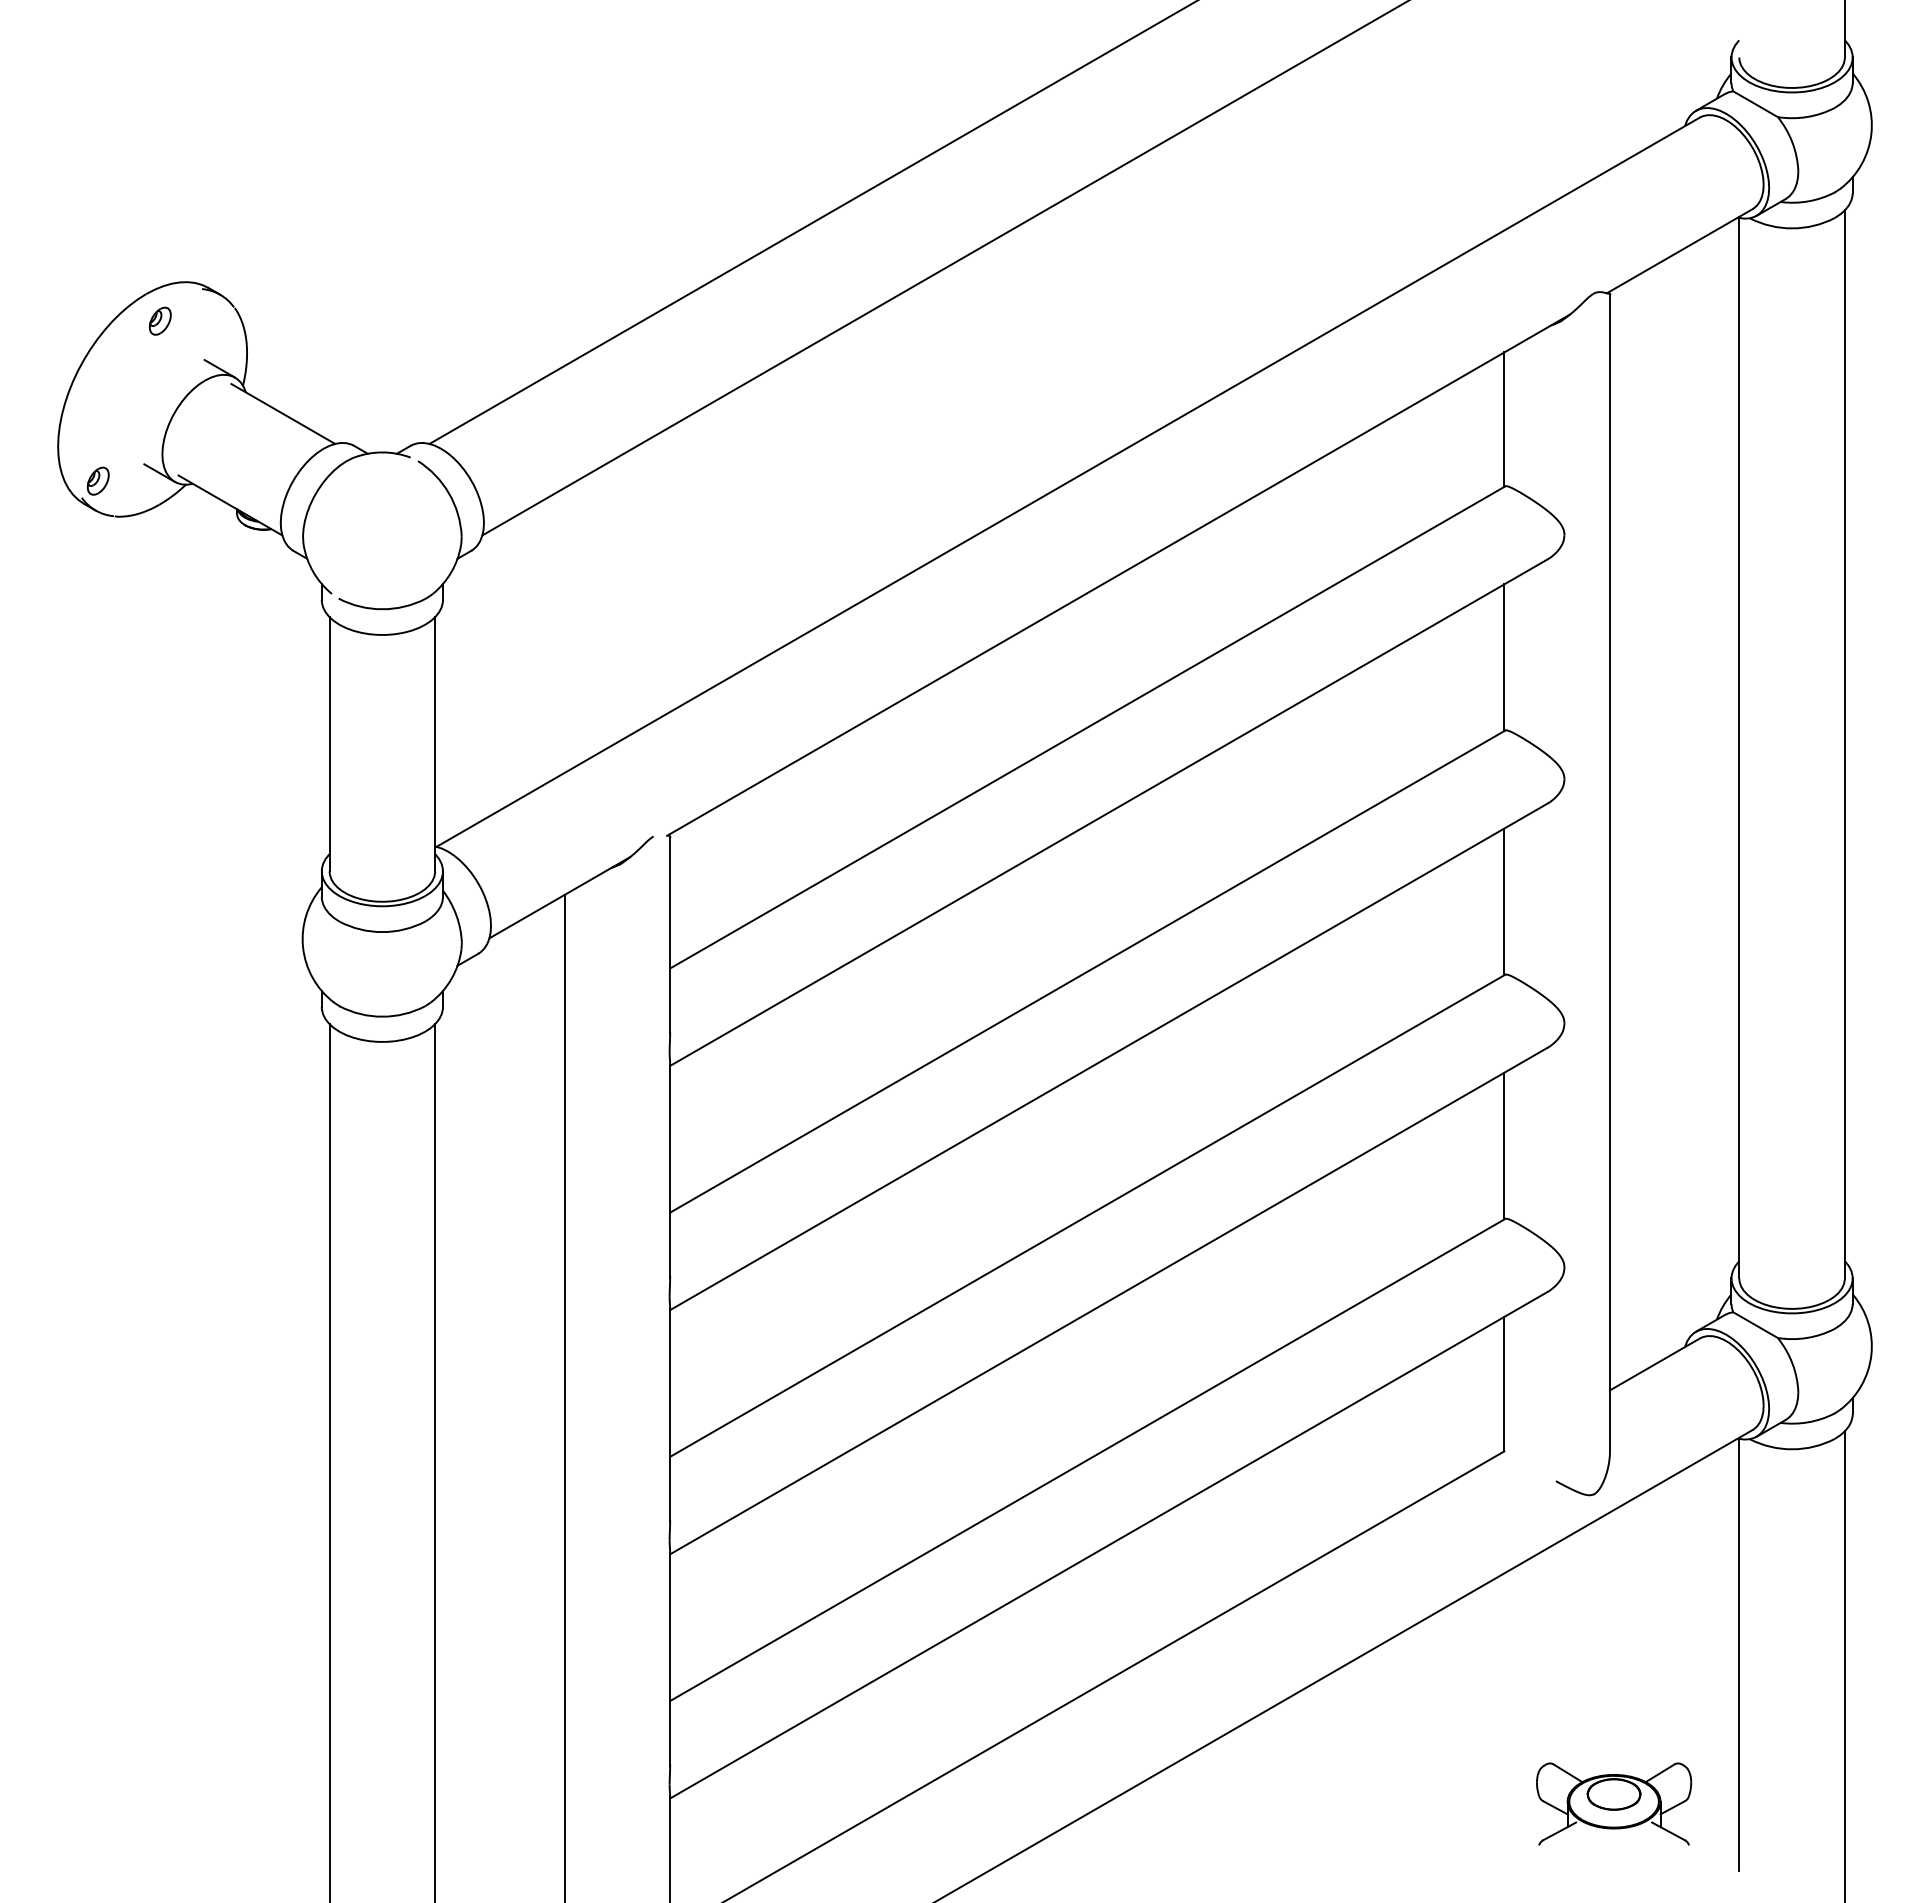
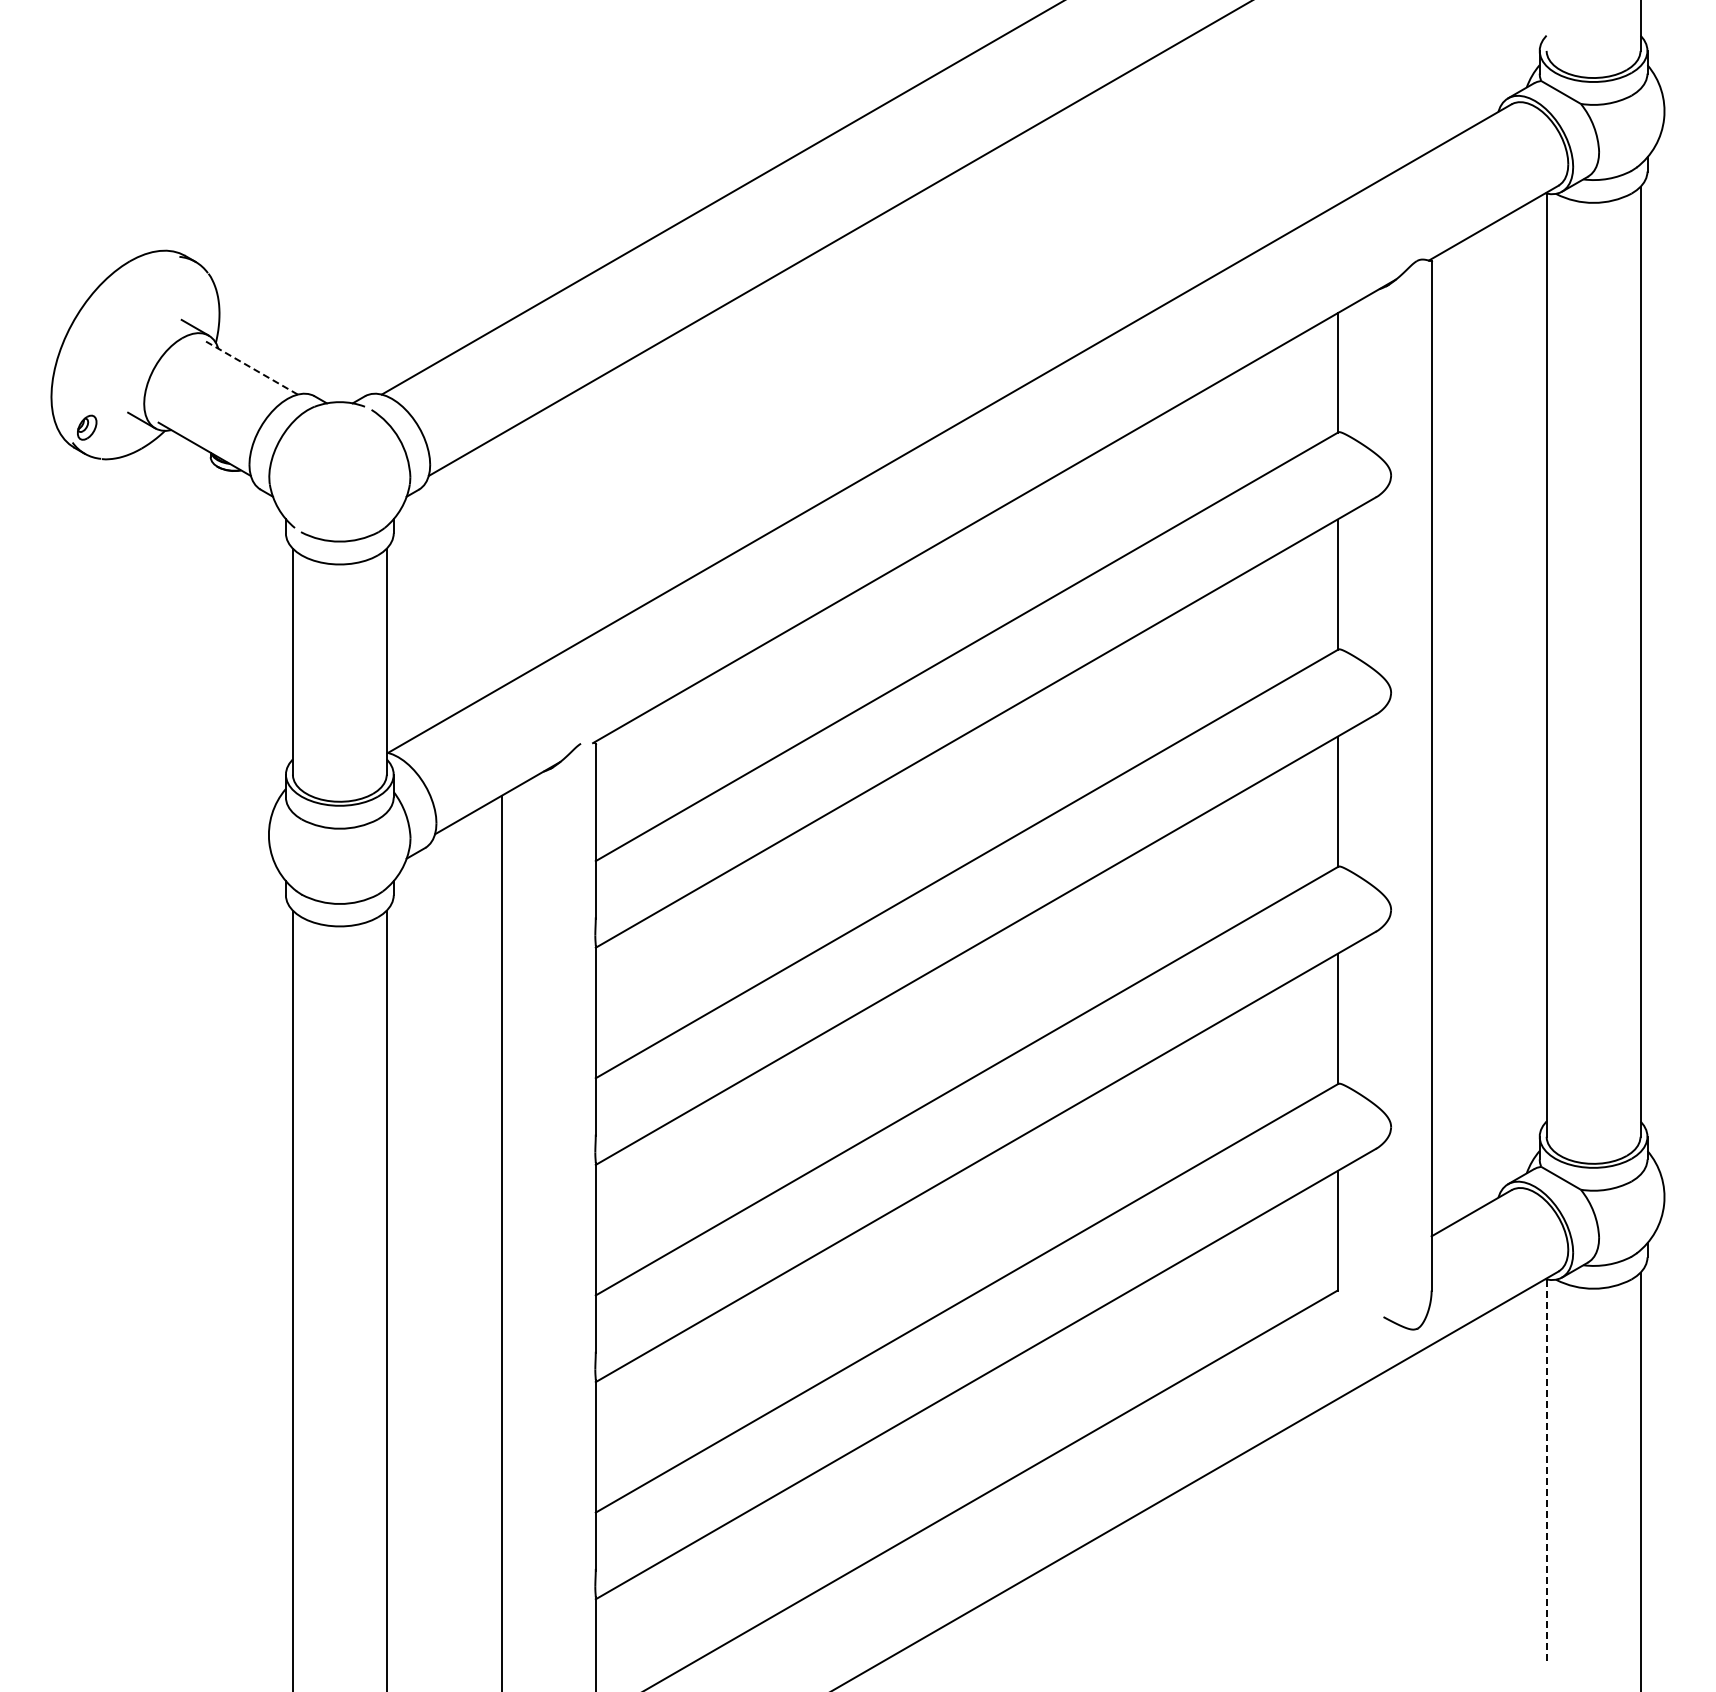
part: (160, 321) -> (142, 285), removed
line: (283, 413) -> (251, 367), solid -> dashed
line: (1739, 1655) -> (1546, 1472), solid -> dashed
part: (1613, 1804) -> (1434, 1604), removed

